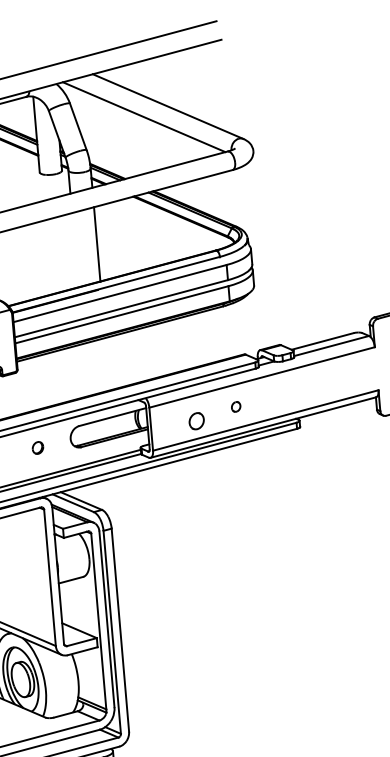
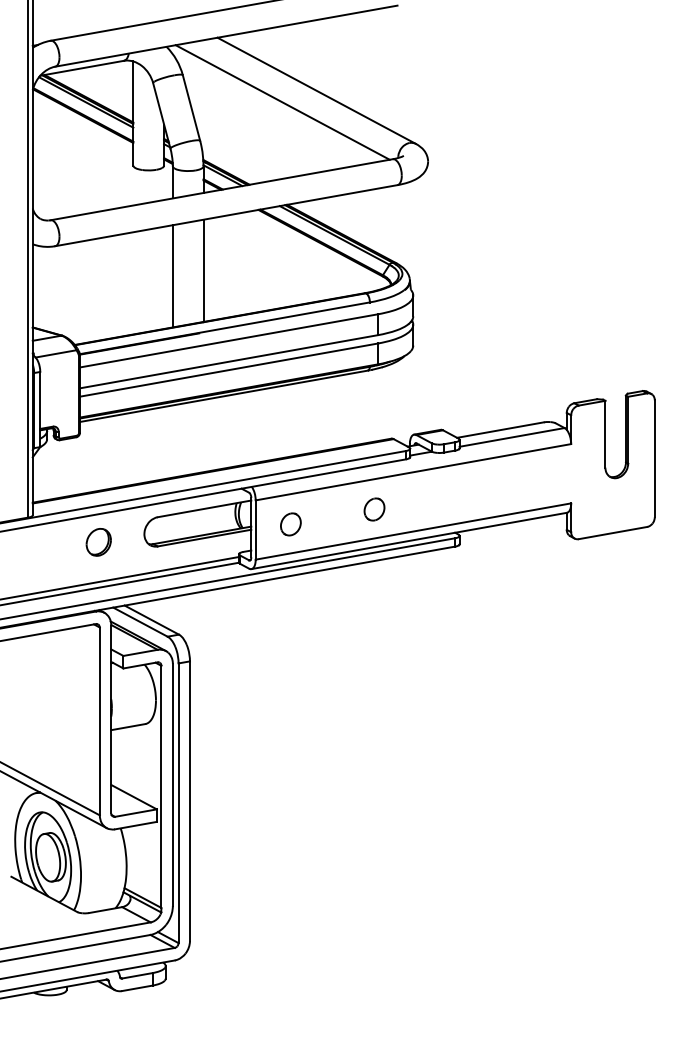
line: (75, 250) -> (172, 276), added
part: (236, 406) -> (374, 509), size x1.67
part: (196, 421) -> (290, 524), moved
part: (37, 448) -> (98, 542), size x1.67

